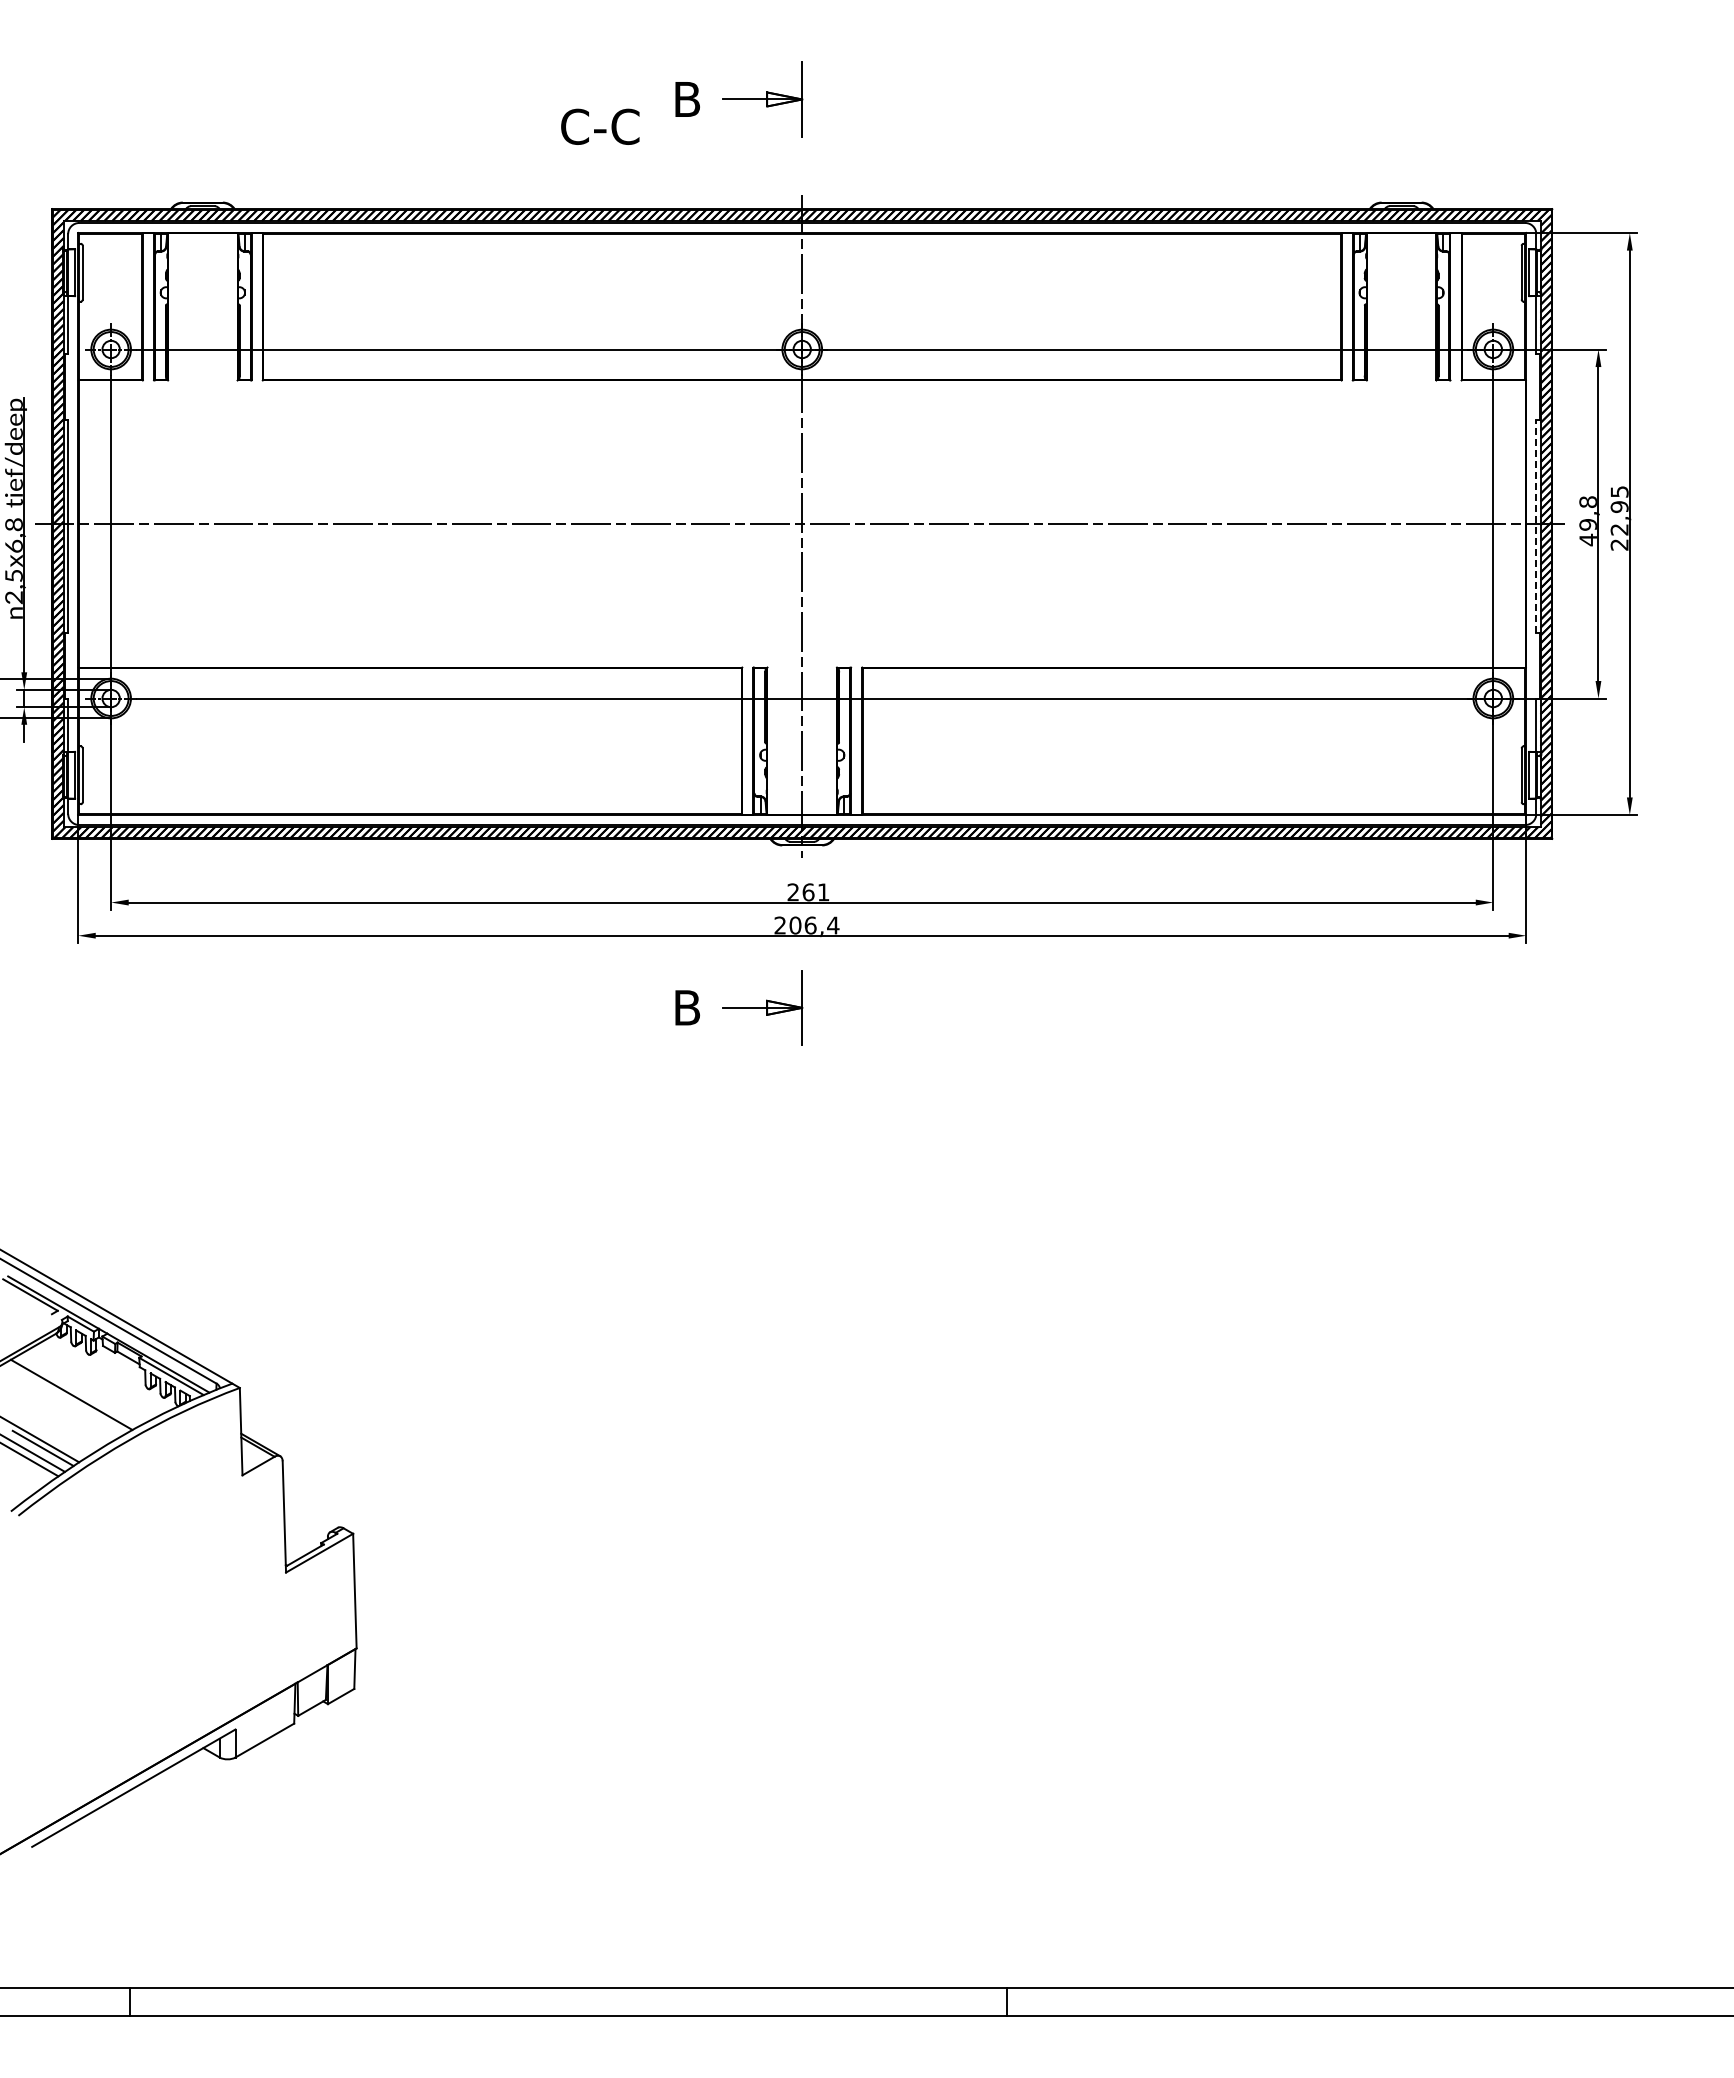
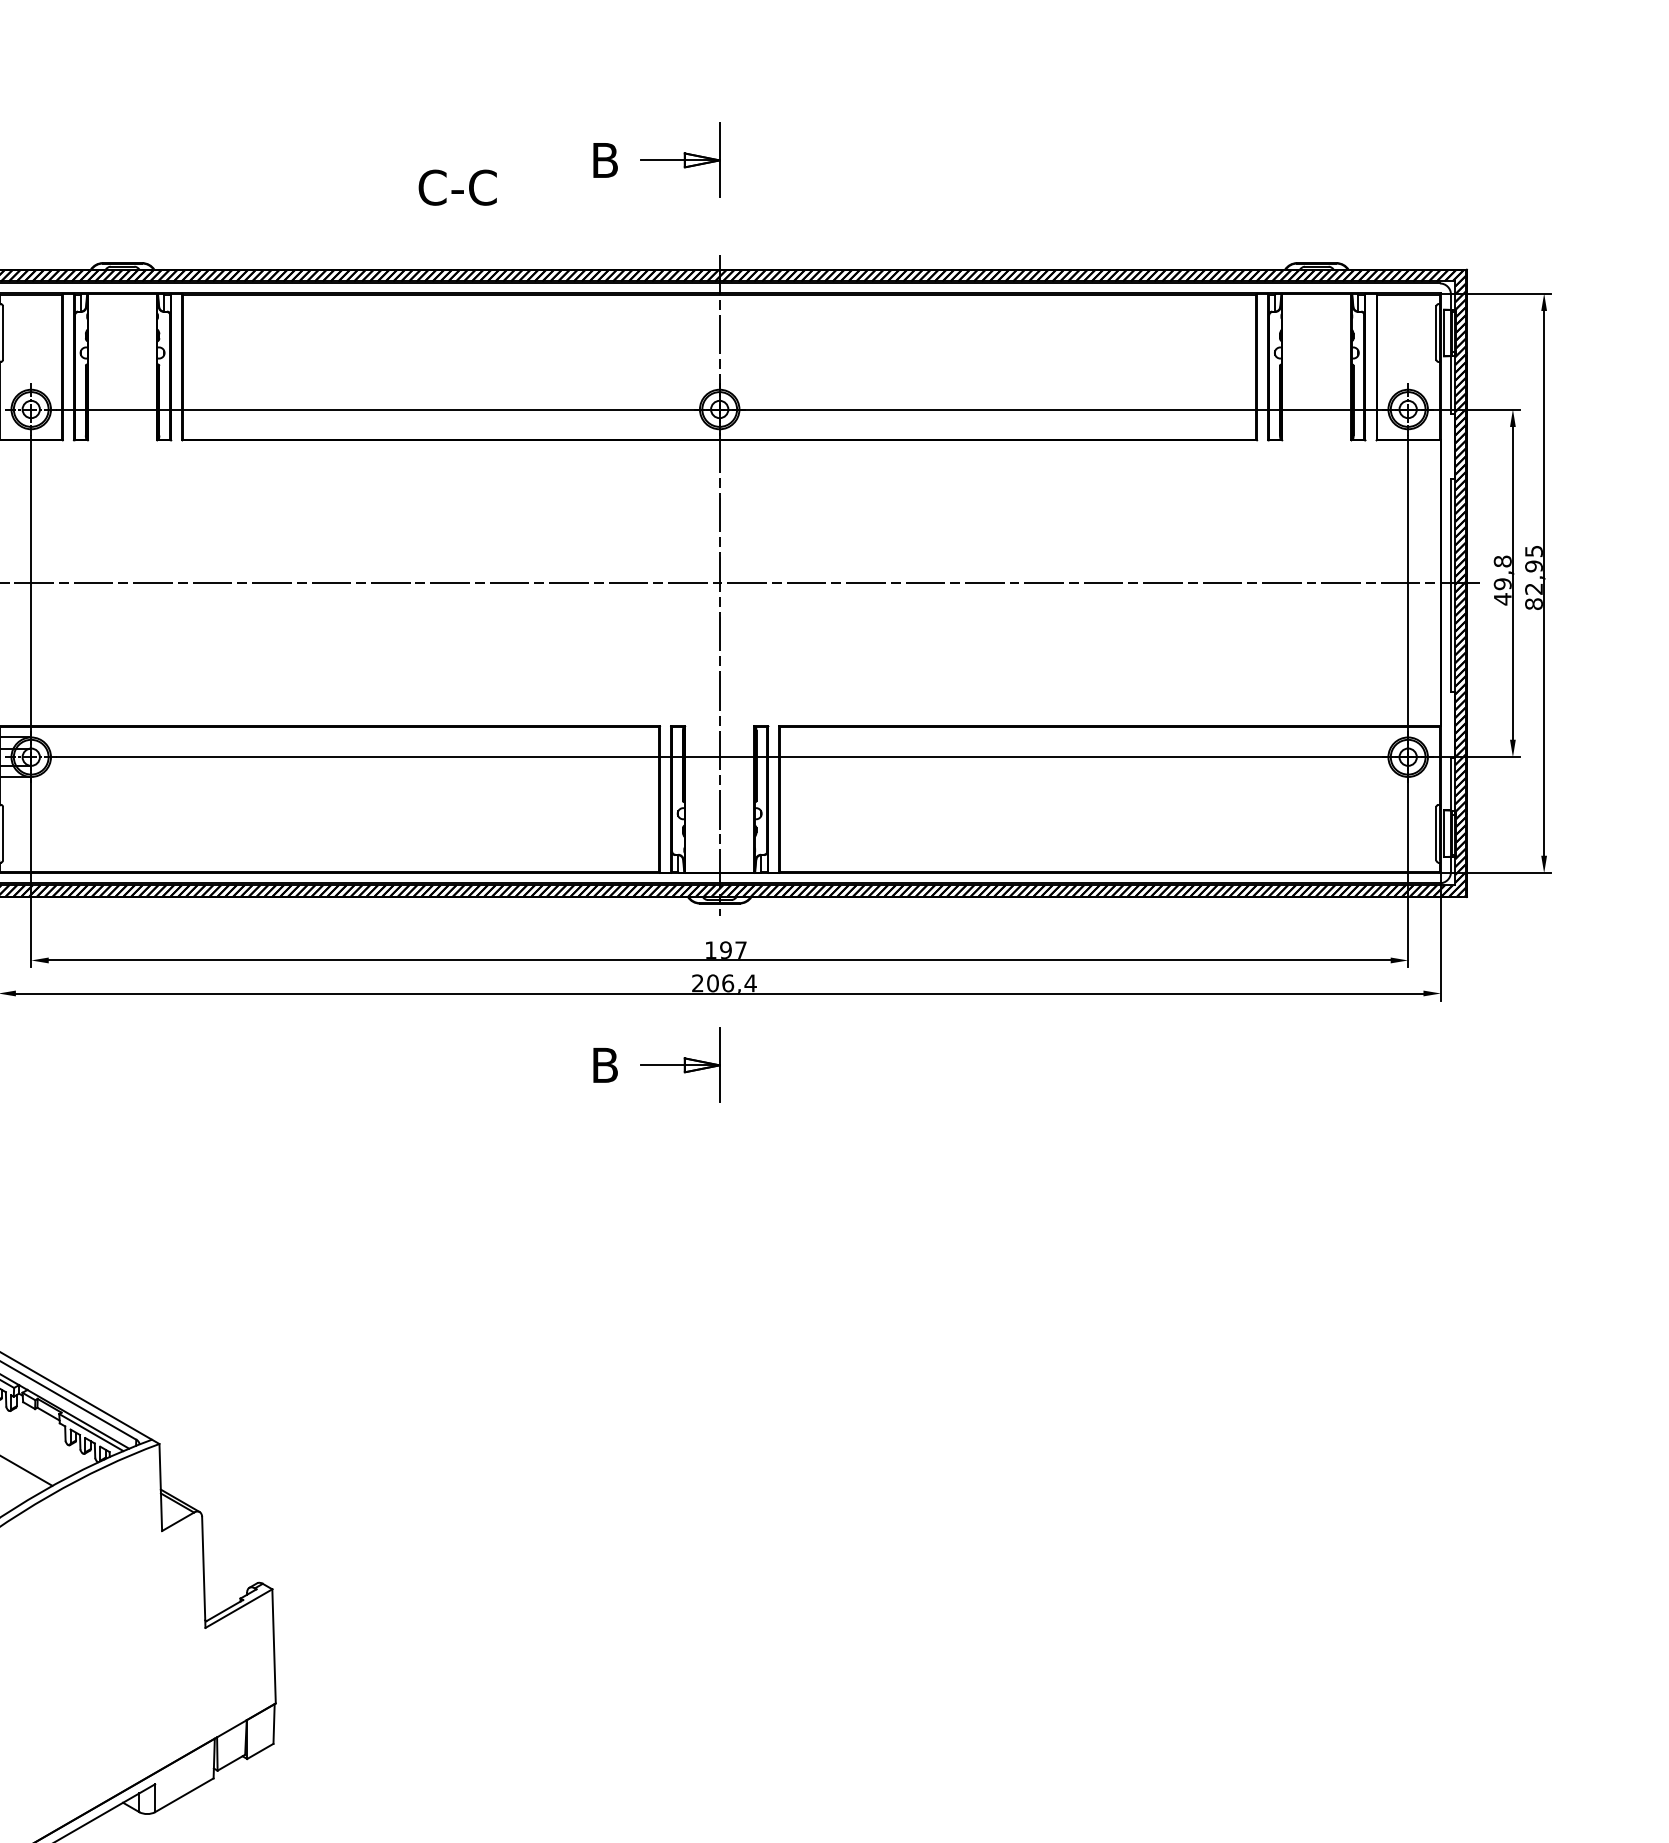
text: (600, 126) -> (457, 187), moved
line: (1536, 526) -> (1451, 585), dashed -> solid
text: (1619, 544) -> (1533, 603), 22,95 -> 82,95
text: (808, 892) -> (725, 950), 261 -> 197

